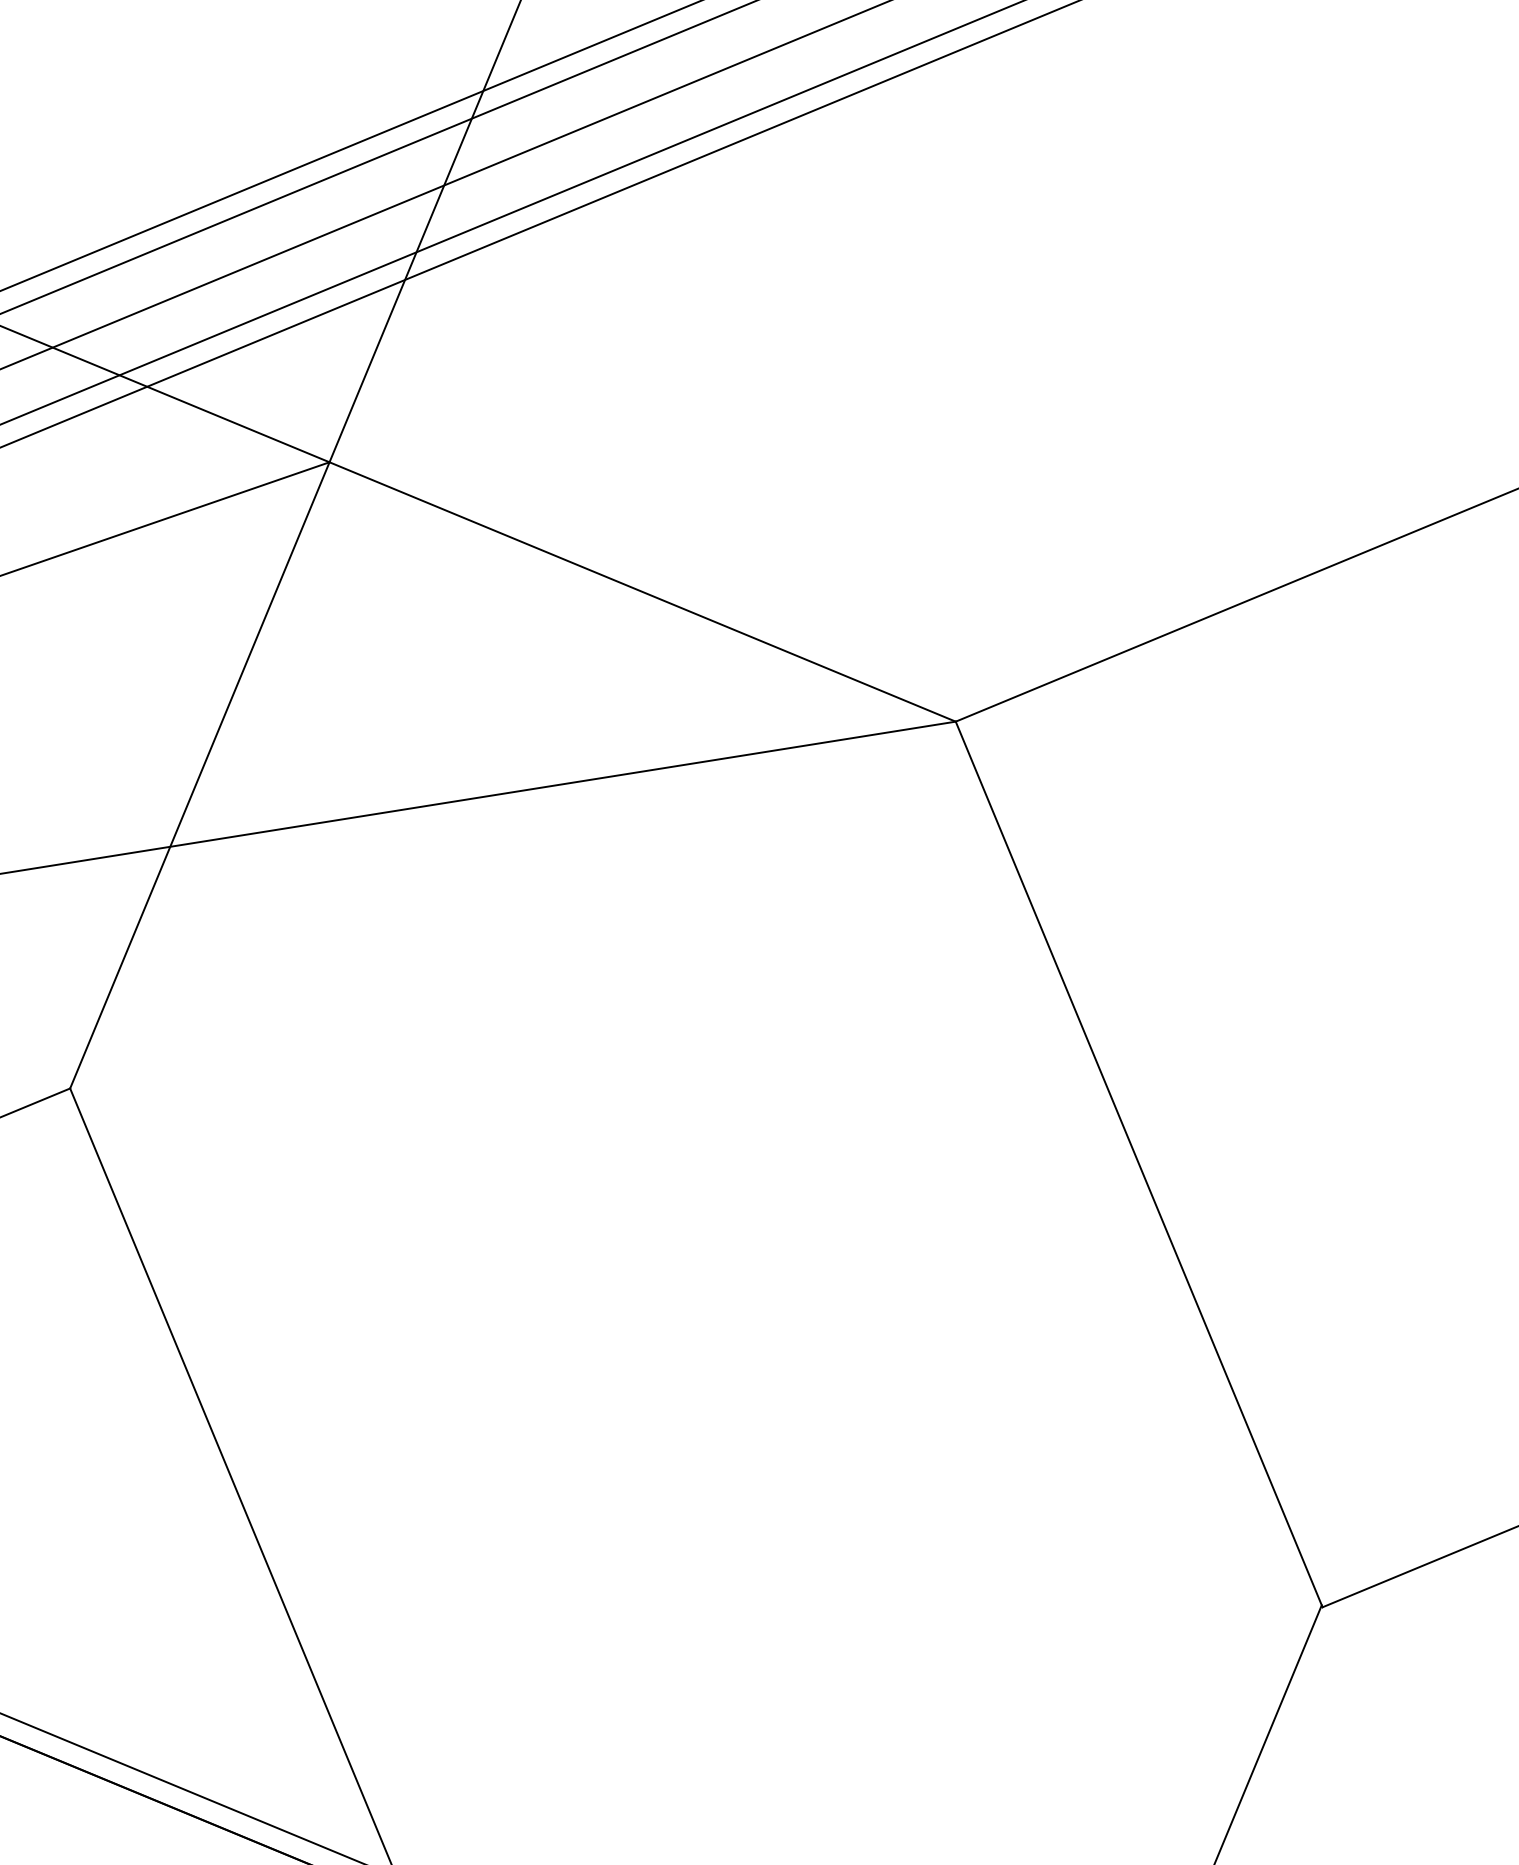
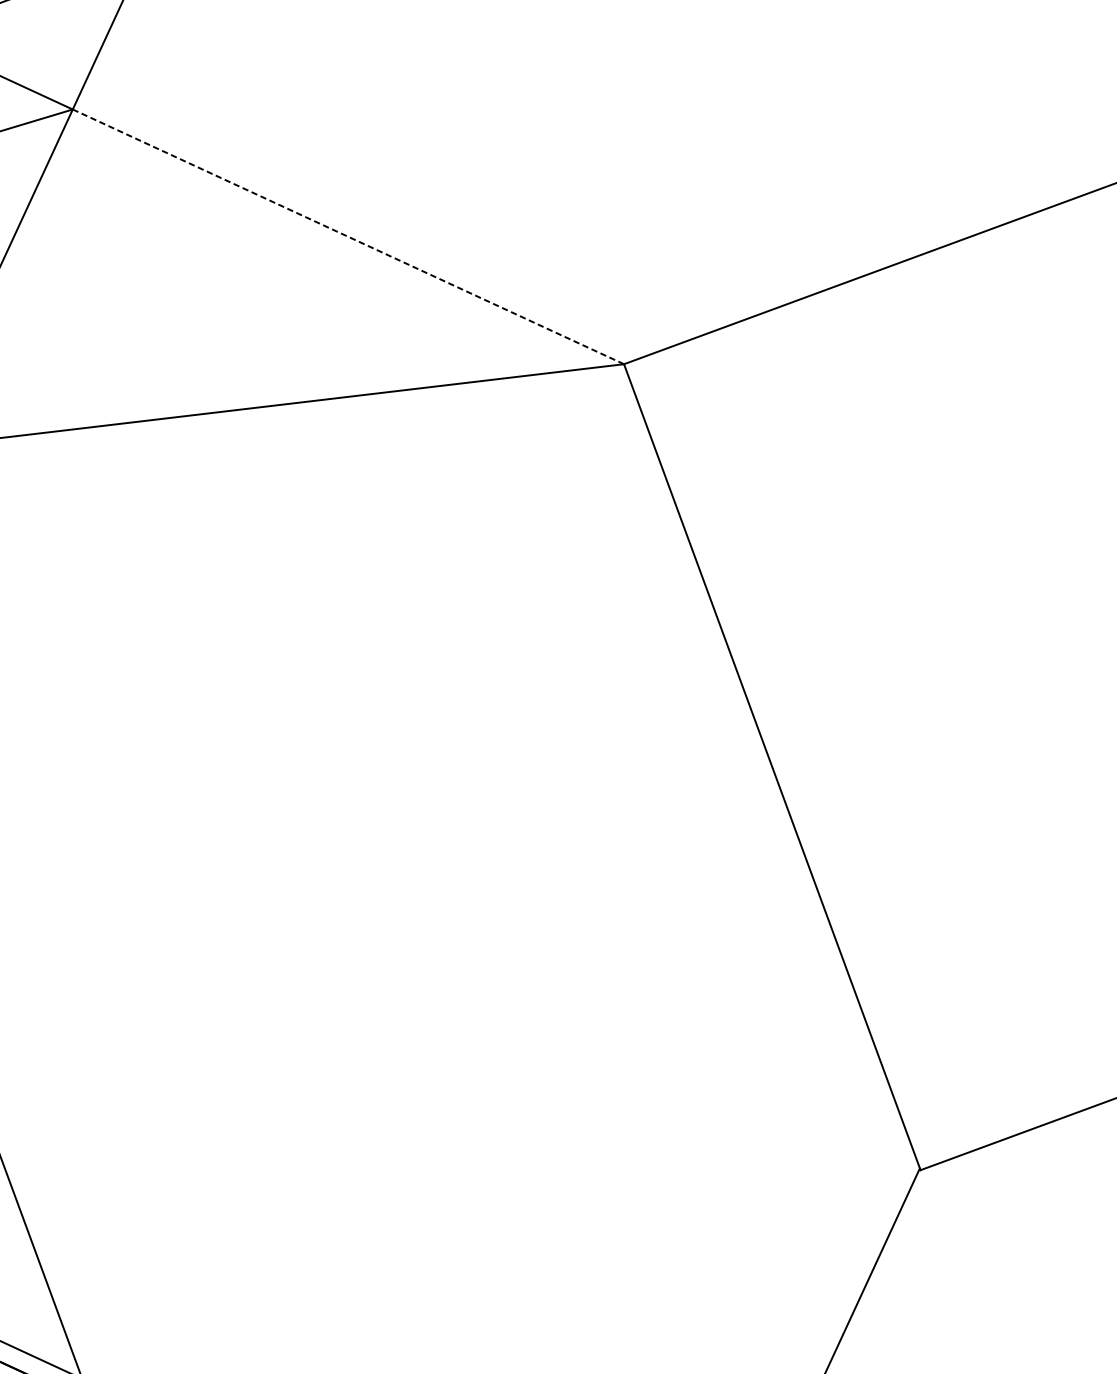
line: (642, 591) -> (348, 236), solid -> dashed

